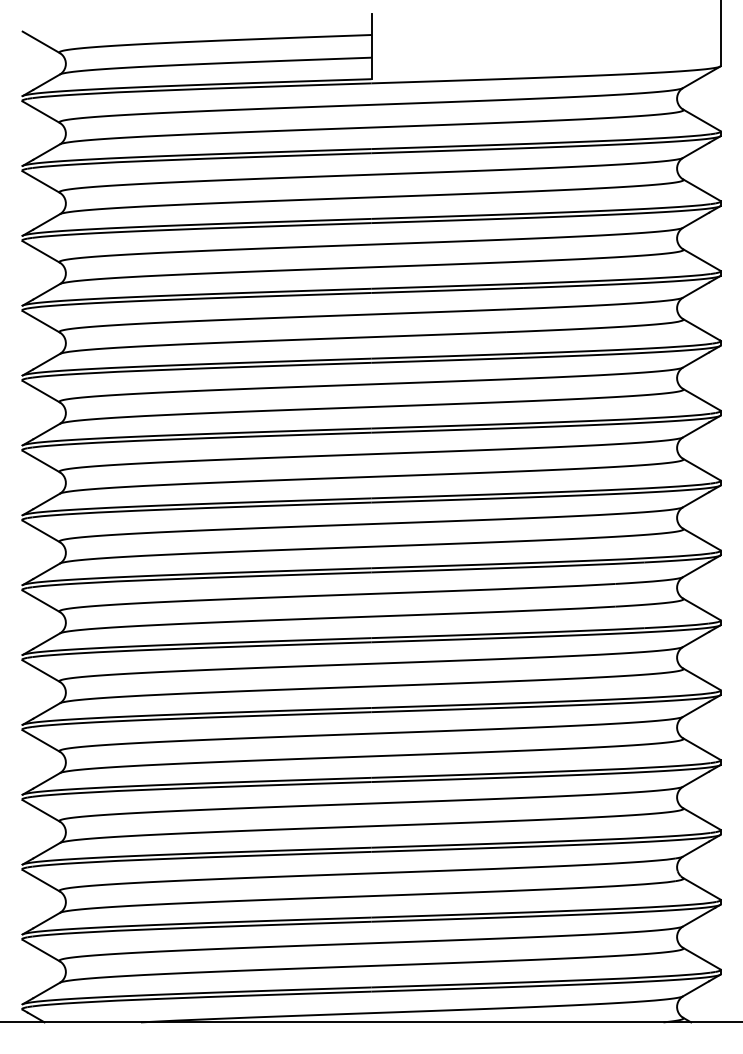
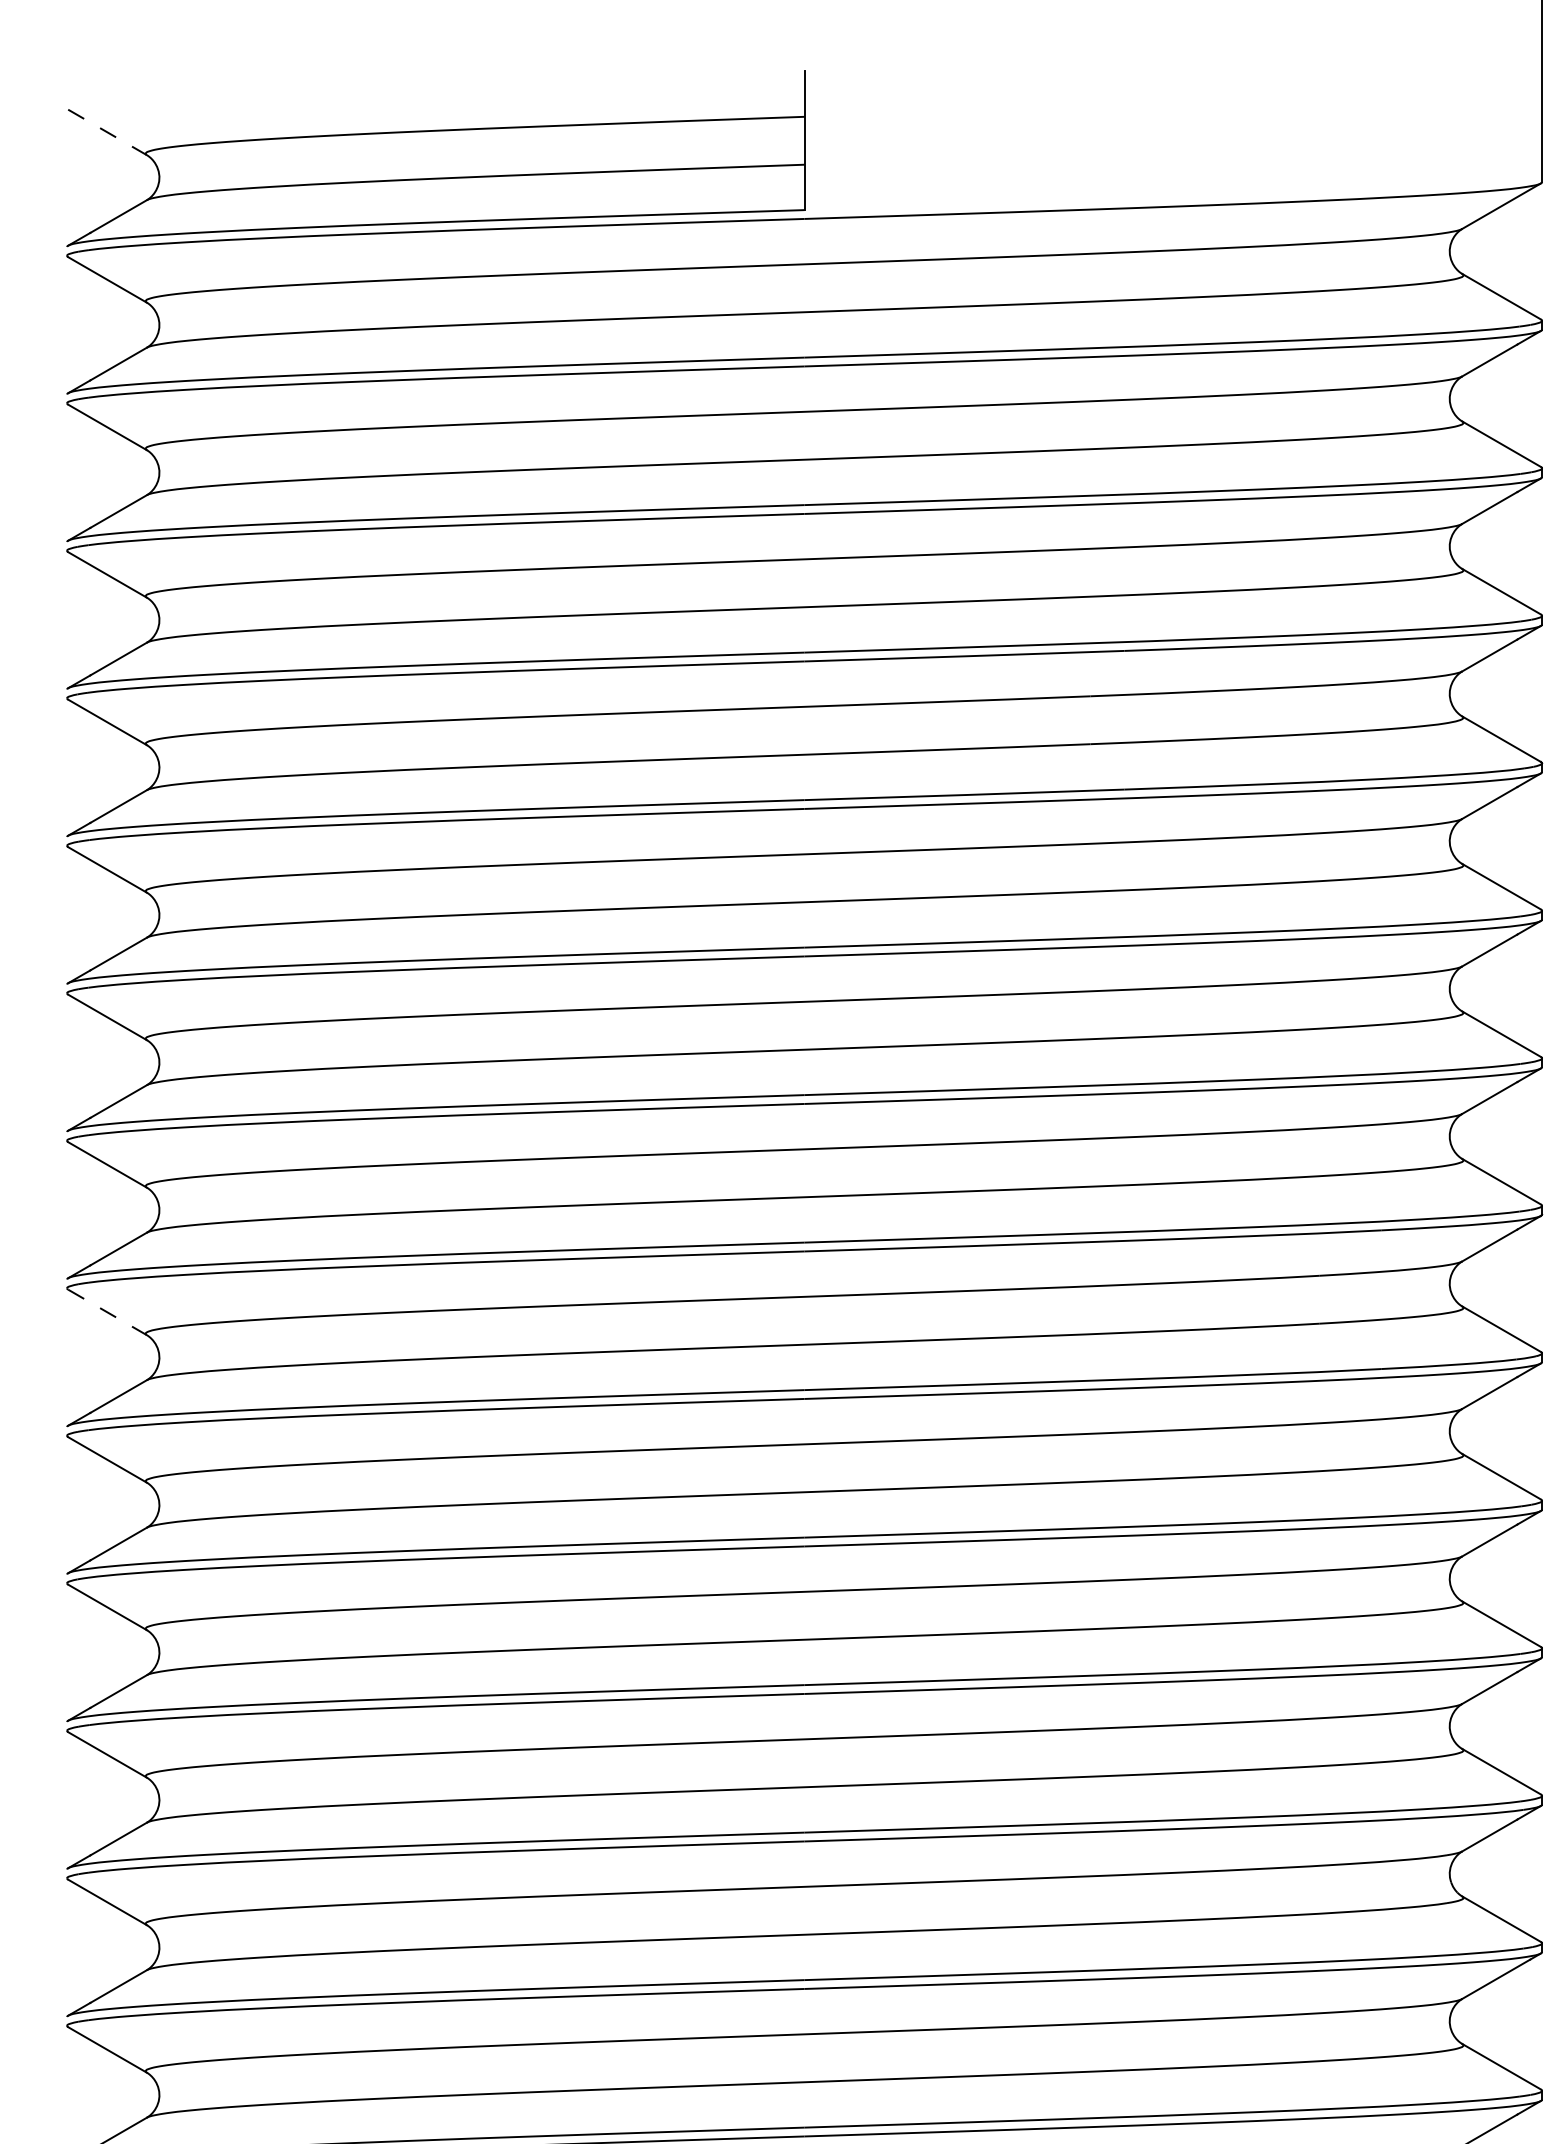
line: (41, 42) -> (107, 132), solid -> dashed
line: (41, 601) -> (107, 1312), solid -> dashed

